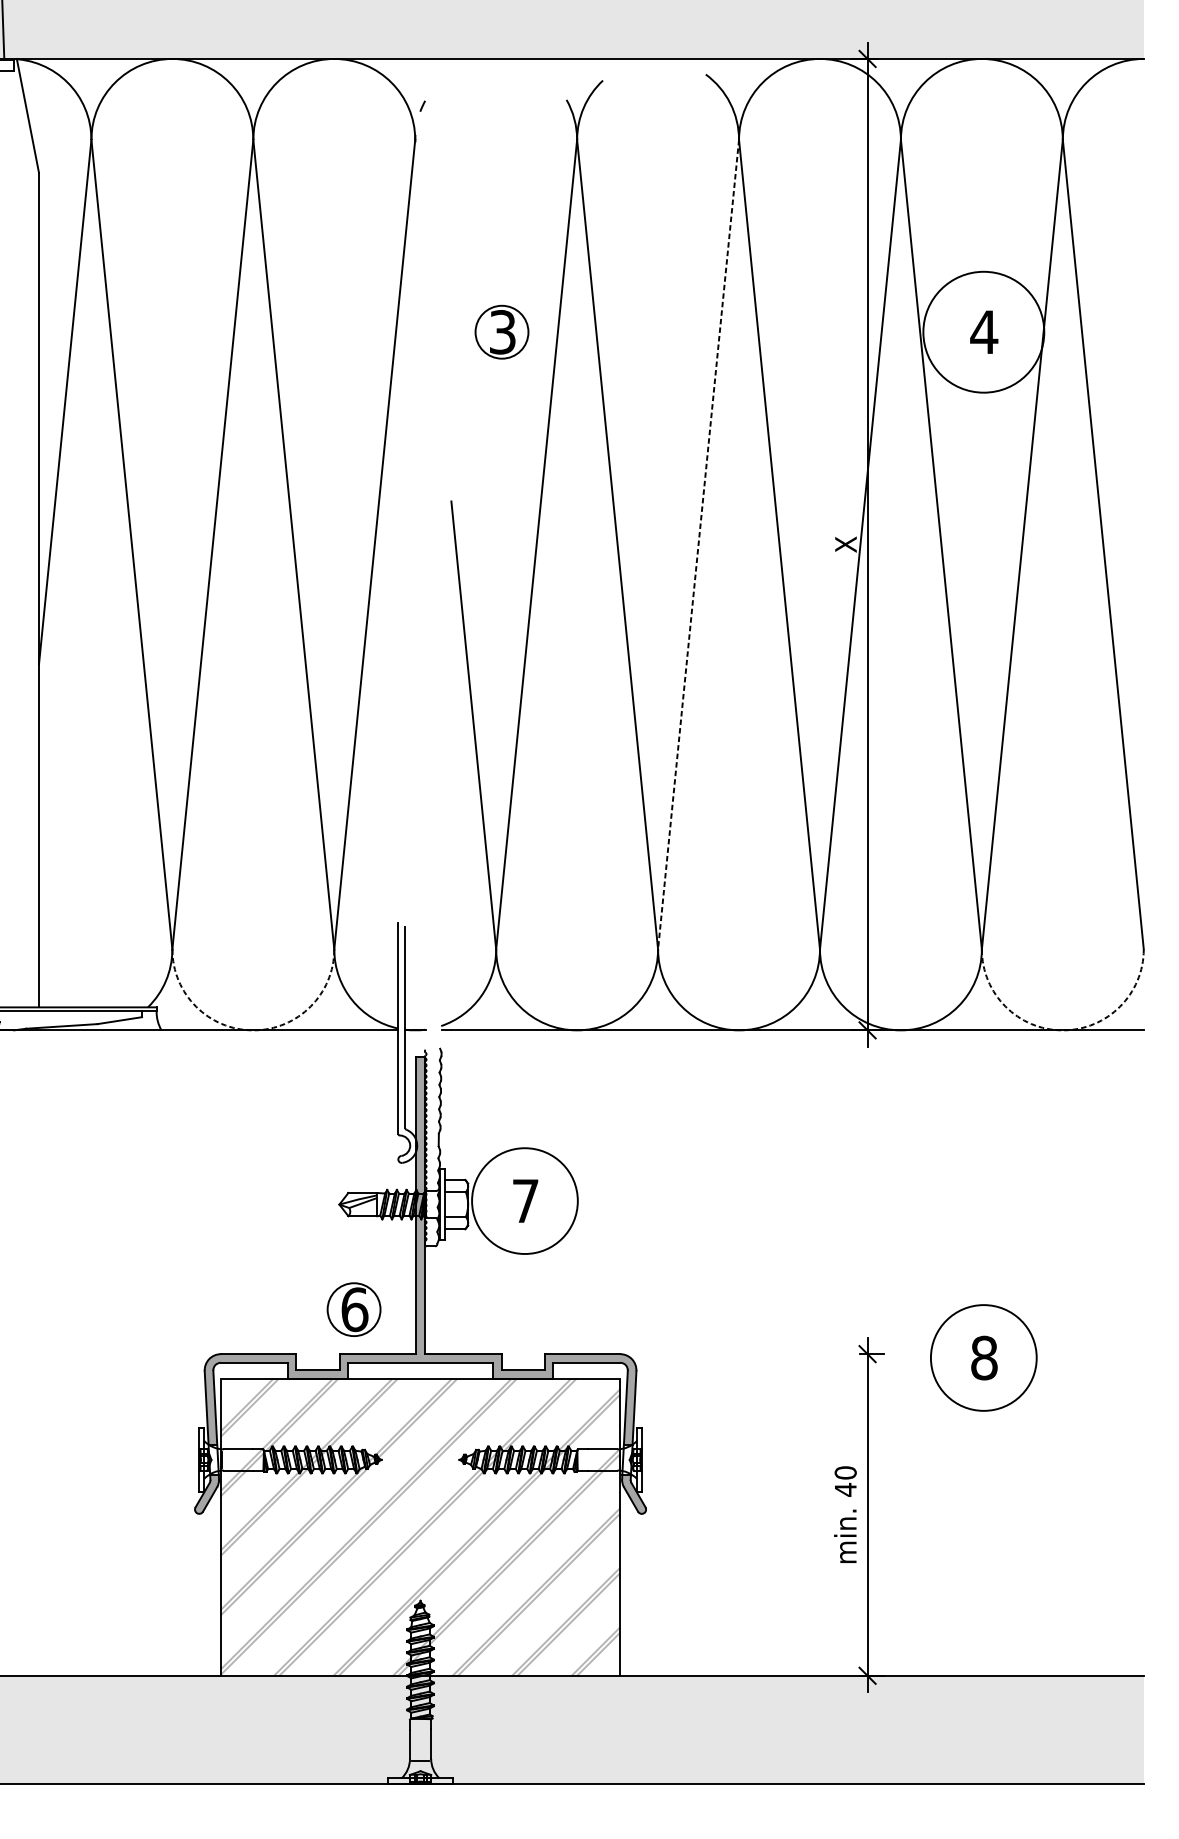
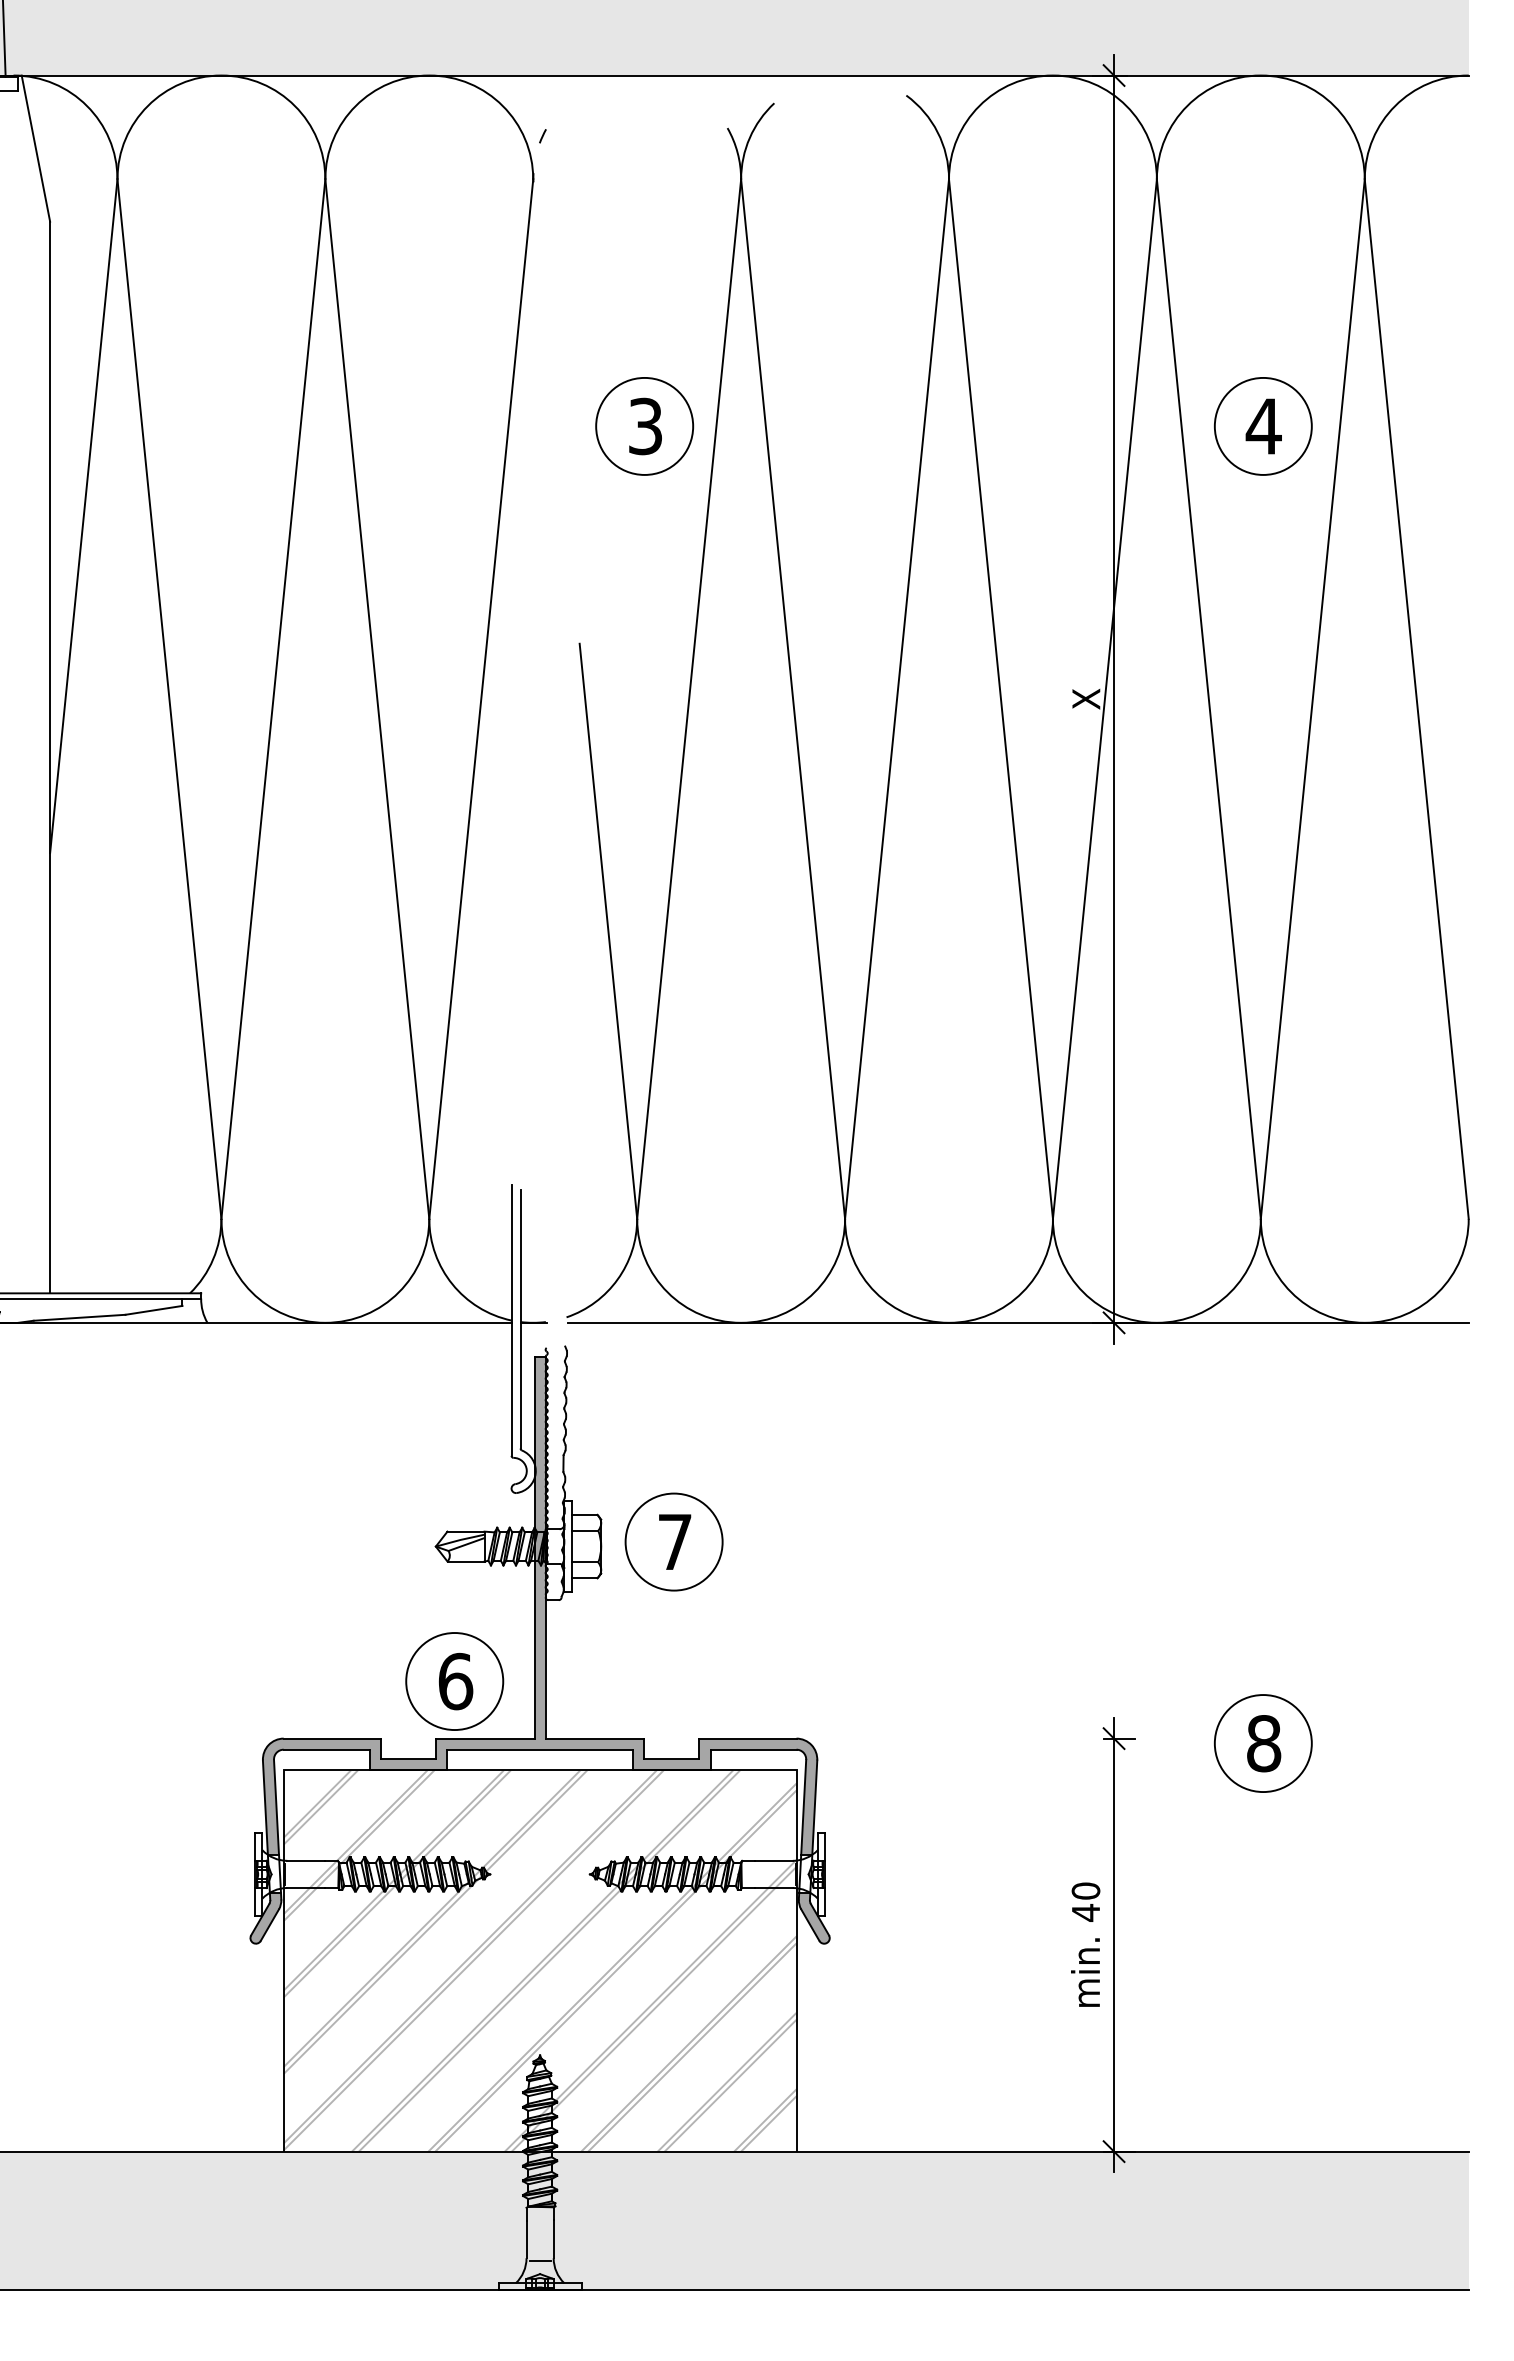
circle: (501, 331) -> (644, 425), size x1.43
circle: (983, 331) -> (1262, 425), size x0.62
line: (698, 544) -> (896, 699), dashed -> solid
arc: (253, 1030) -> (325, 1322), dashed -> solid
arc: (1062, 1030) -> (1364, 1322), dashed -> solid
circle: (524, 1200) -> (673, 1541), size x0.71
circle: (353, 1309) -> (454, 1681), size x1.43
circle: (983, 1357) -> (1262, 1743), size x0.71

